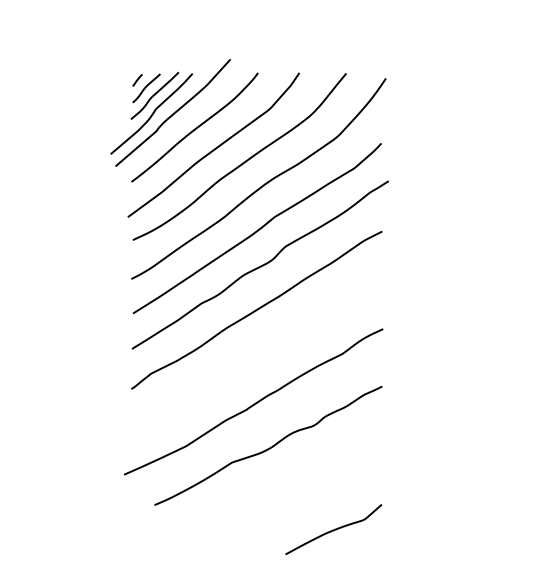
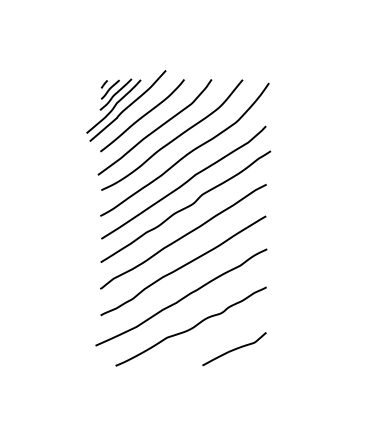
curve: (256, 353) -> (183, 265), added
curve: (333, 530) -> (234, 349), moved

